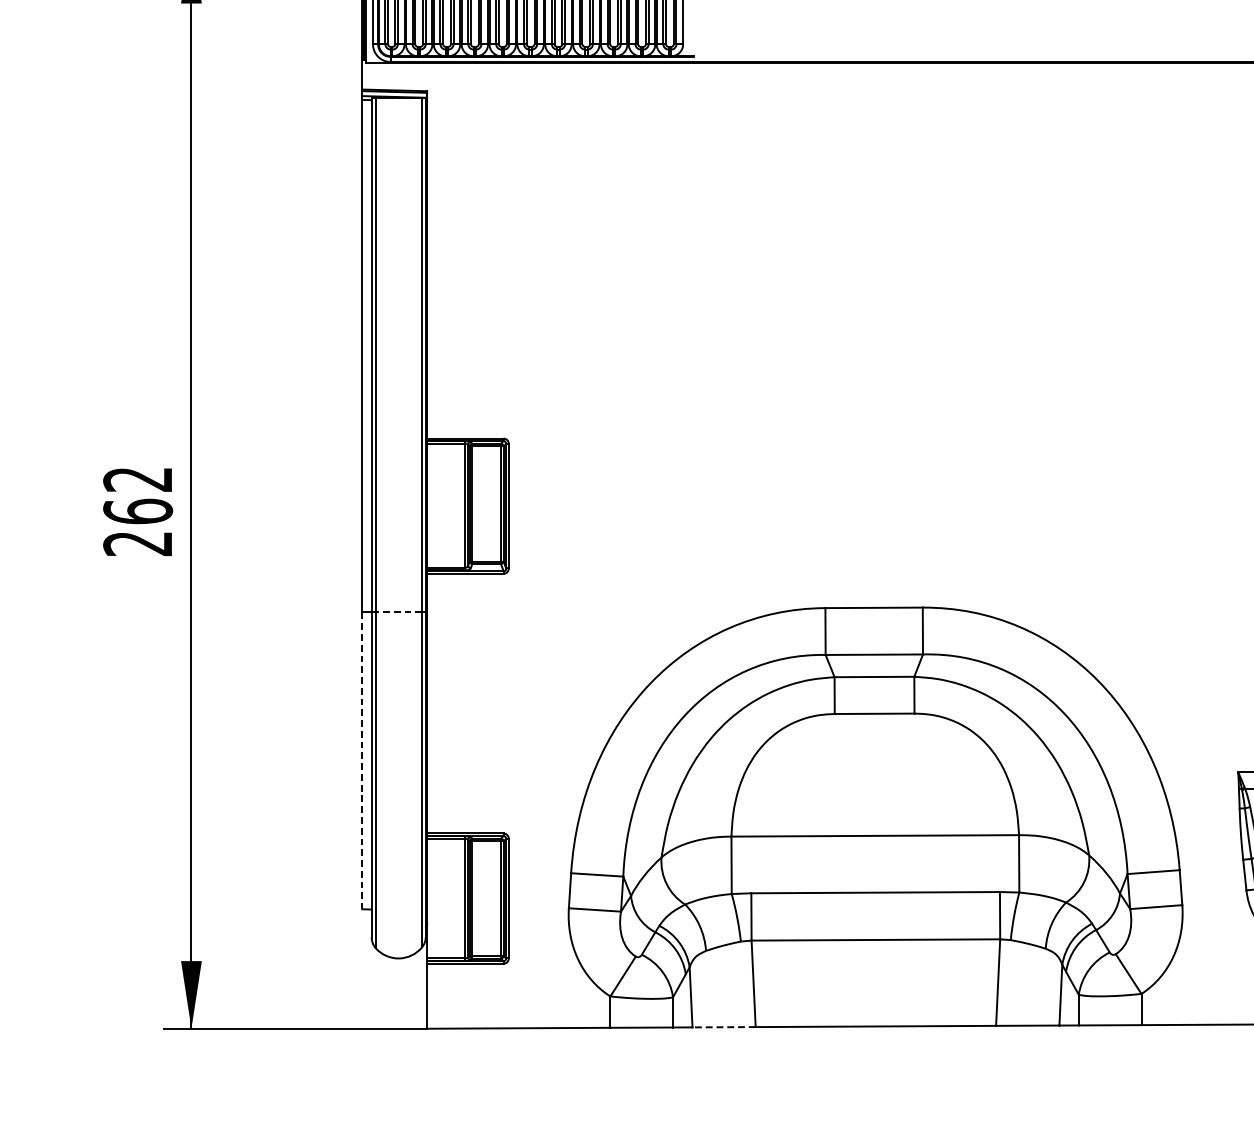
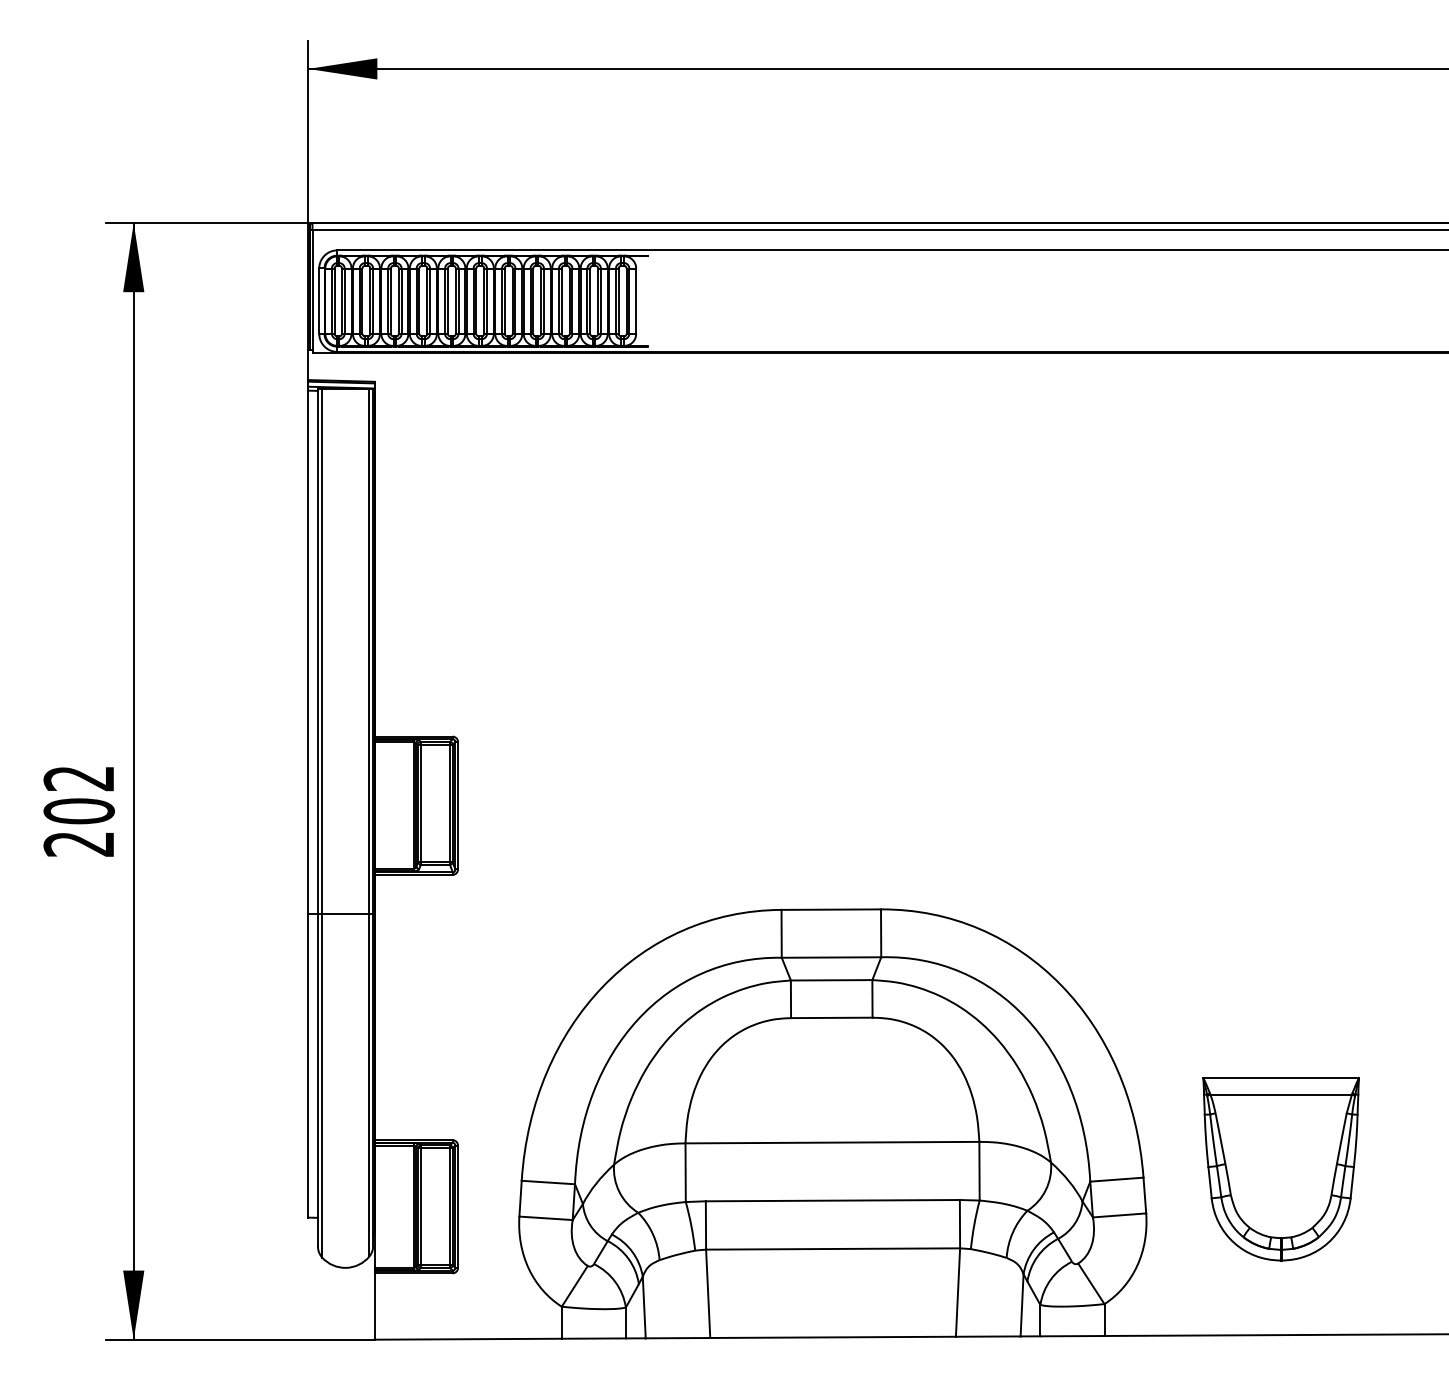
text: (137, 511) -> (78, 811), 262 -> 202
line: (398, 612) -> (345, 914), dashed -> solid
line: (362, 760) -> (308, 1065), dashed -> solid
line: (723, 1027) -> (677, 1338), dashed -> solid

